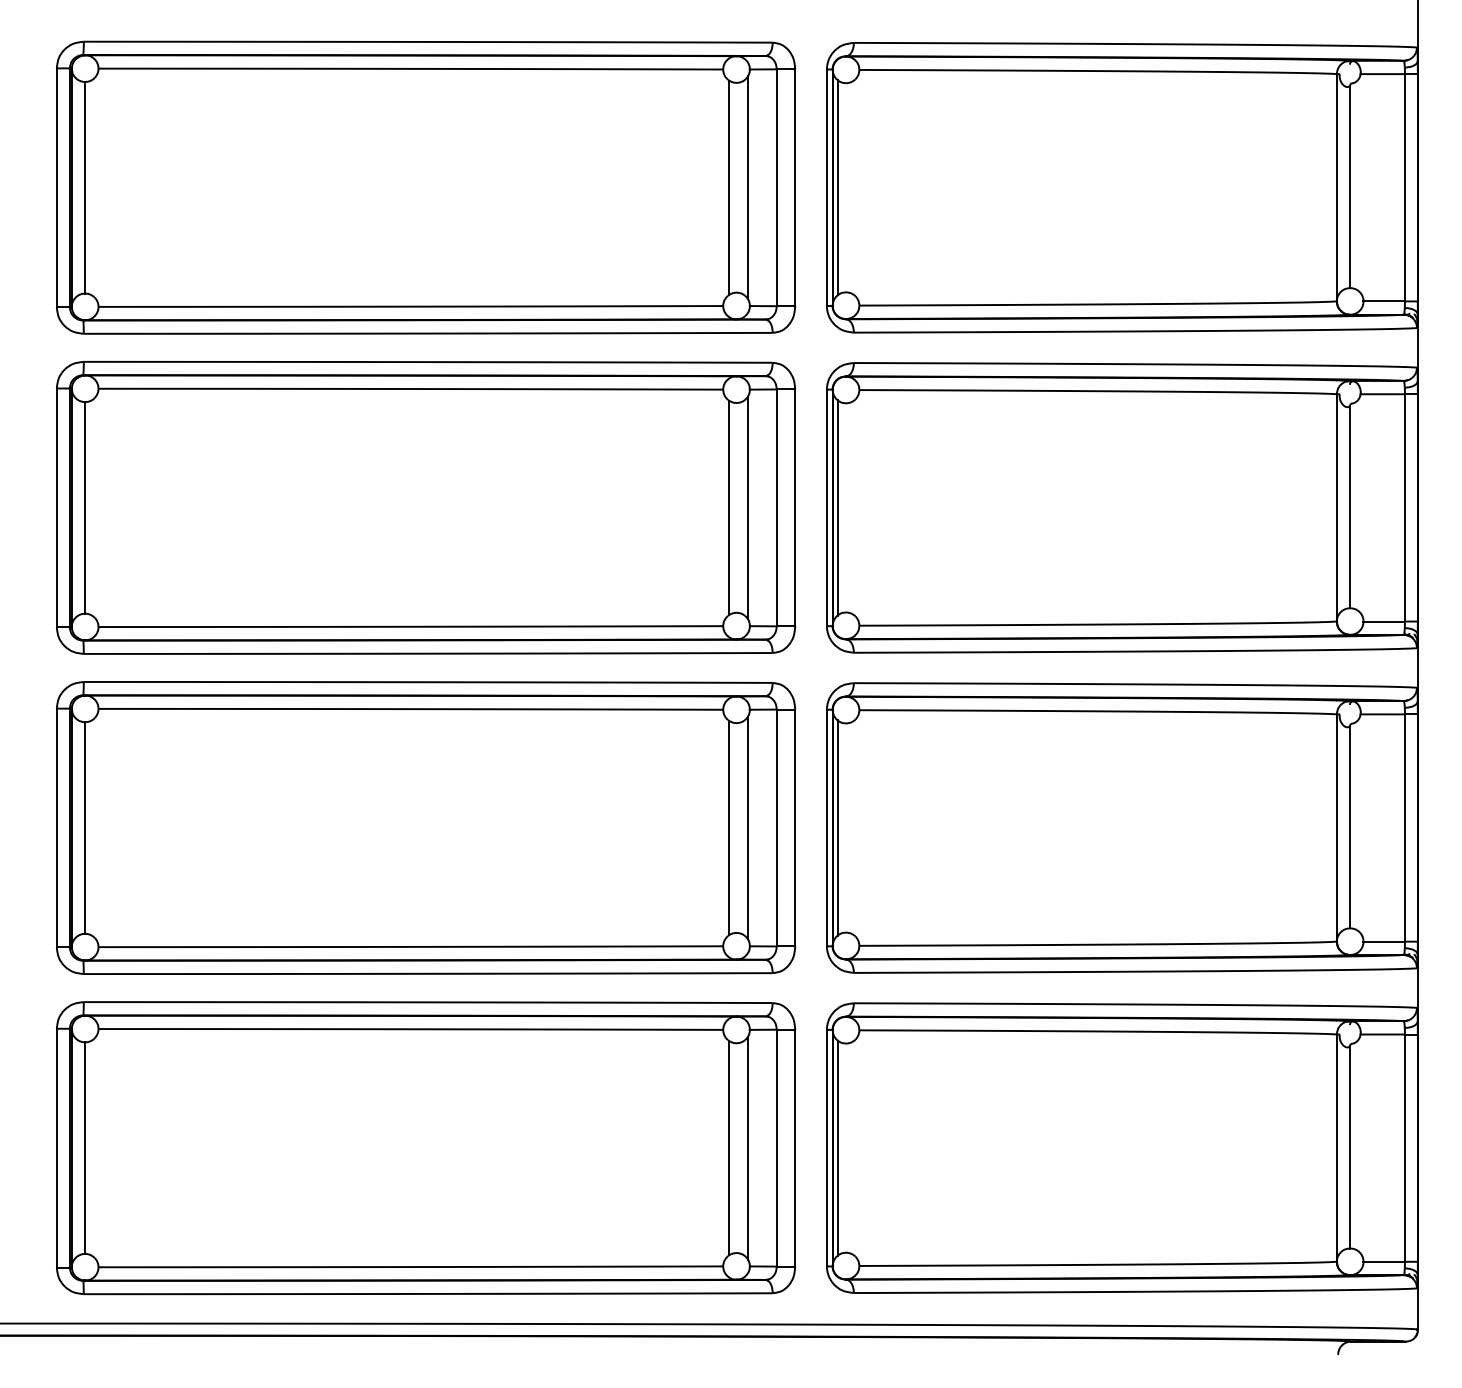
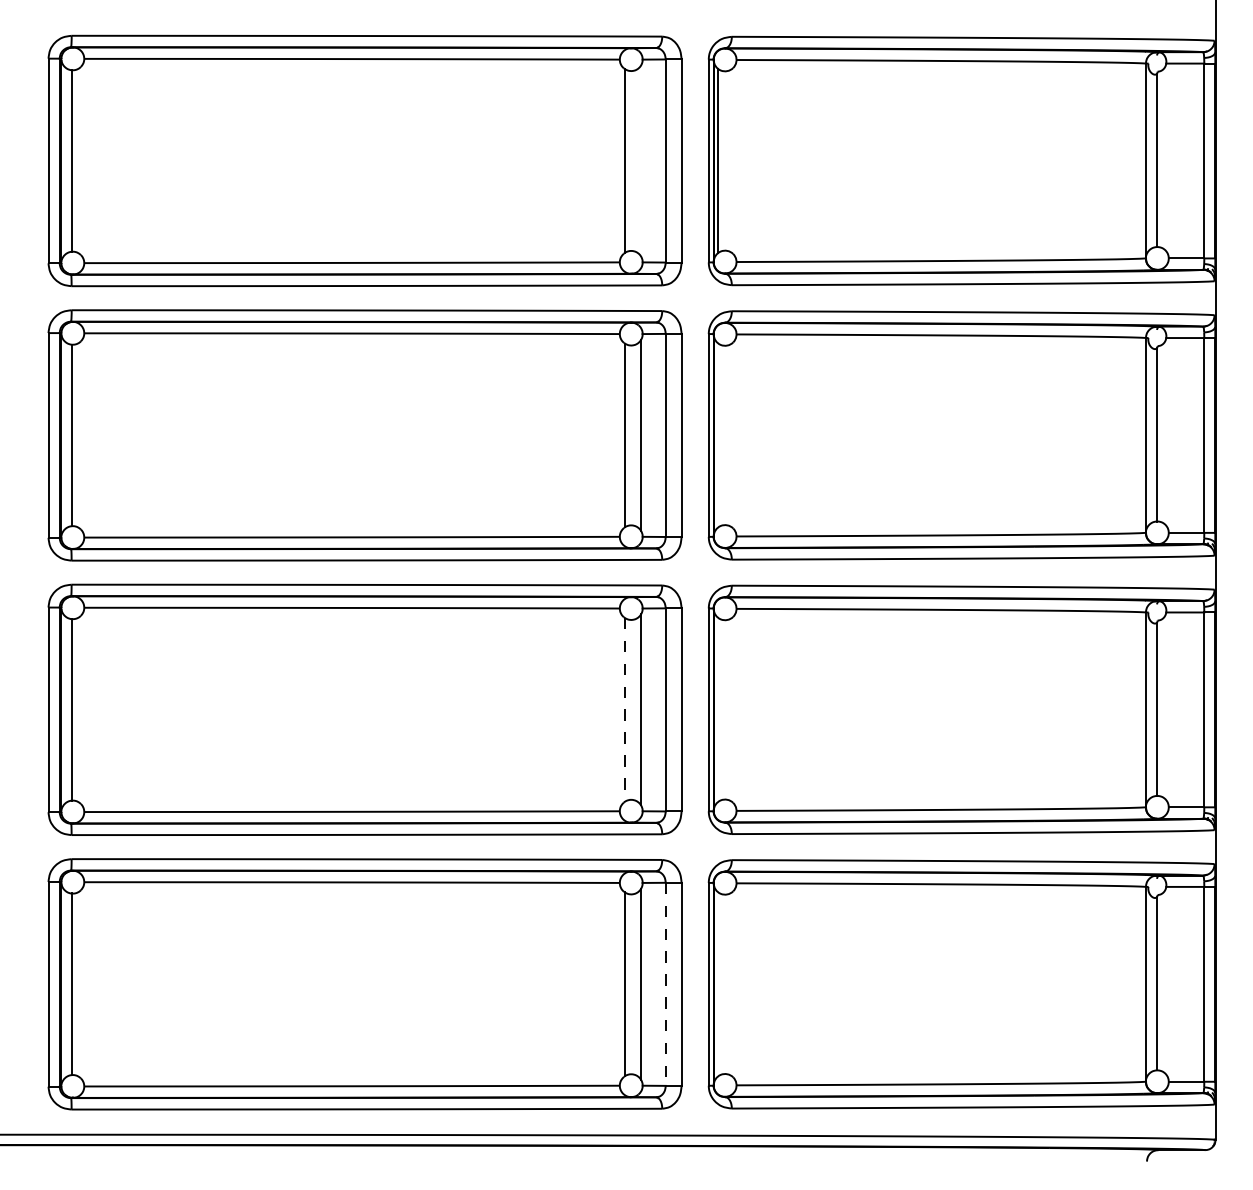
line: (747, 187) -> (640, 160), removed
line: (837, 507) -> (717, 435), removed
line: (837, 827) -> (717, 709), removed
line: (729, 828) -> (625, 710), solid -> dashed
line: (837, 1147) -> (717, 983), removed
line: (776, 1148) -> (665, 984), solid -> dashed

